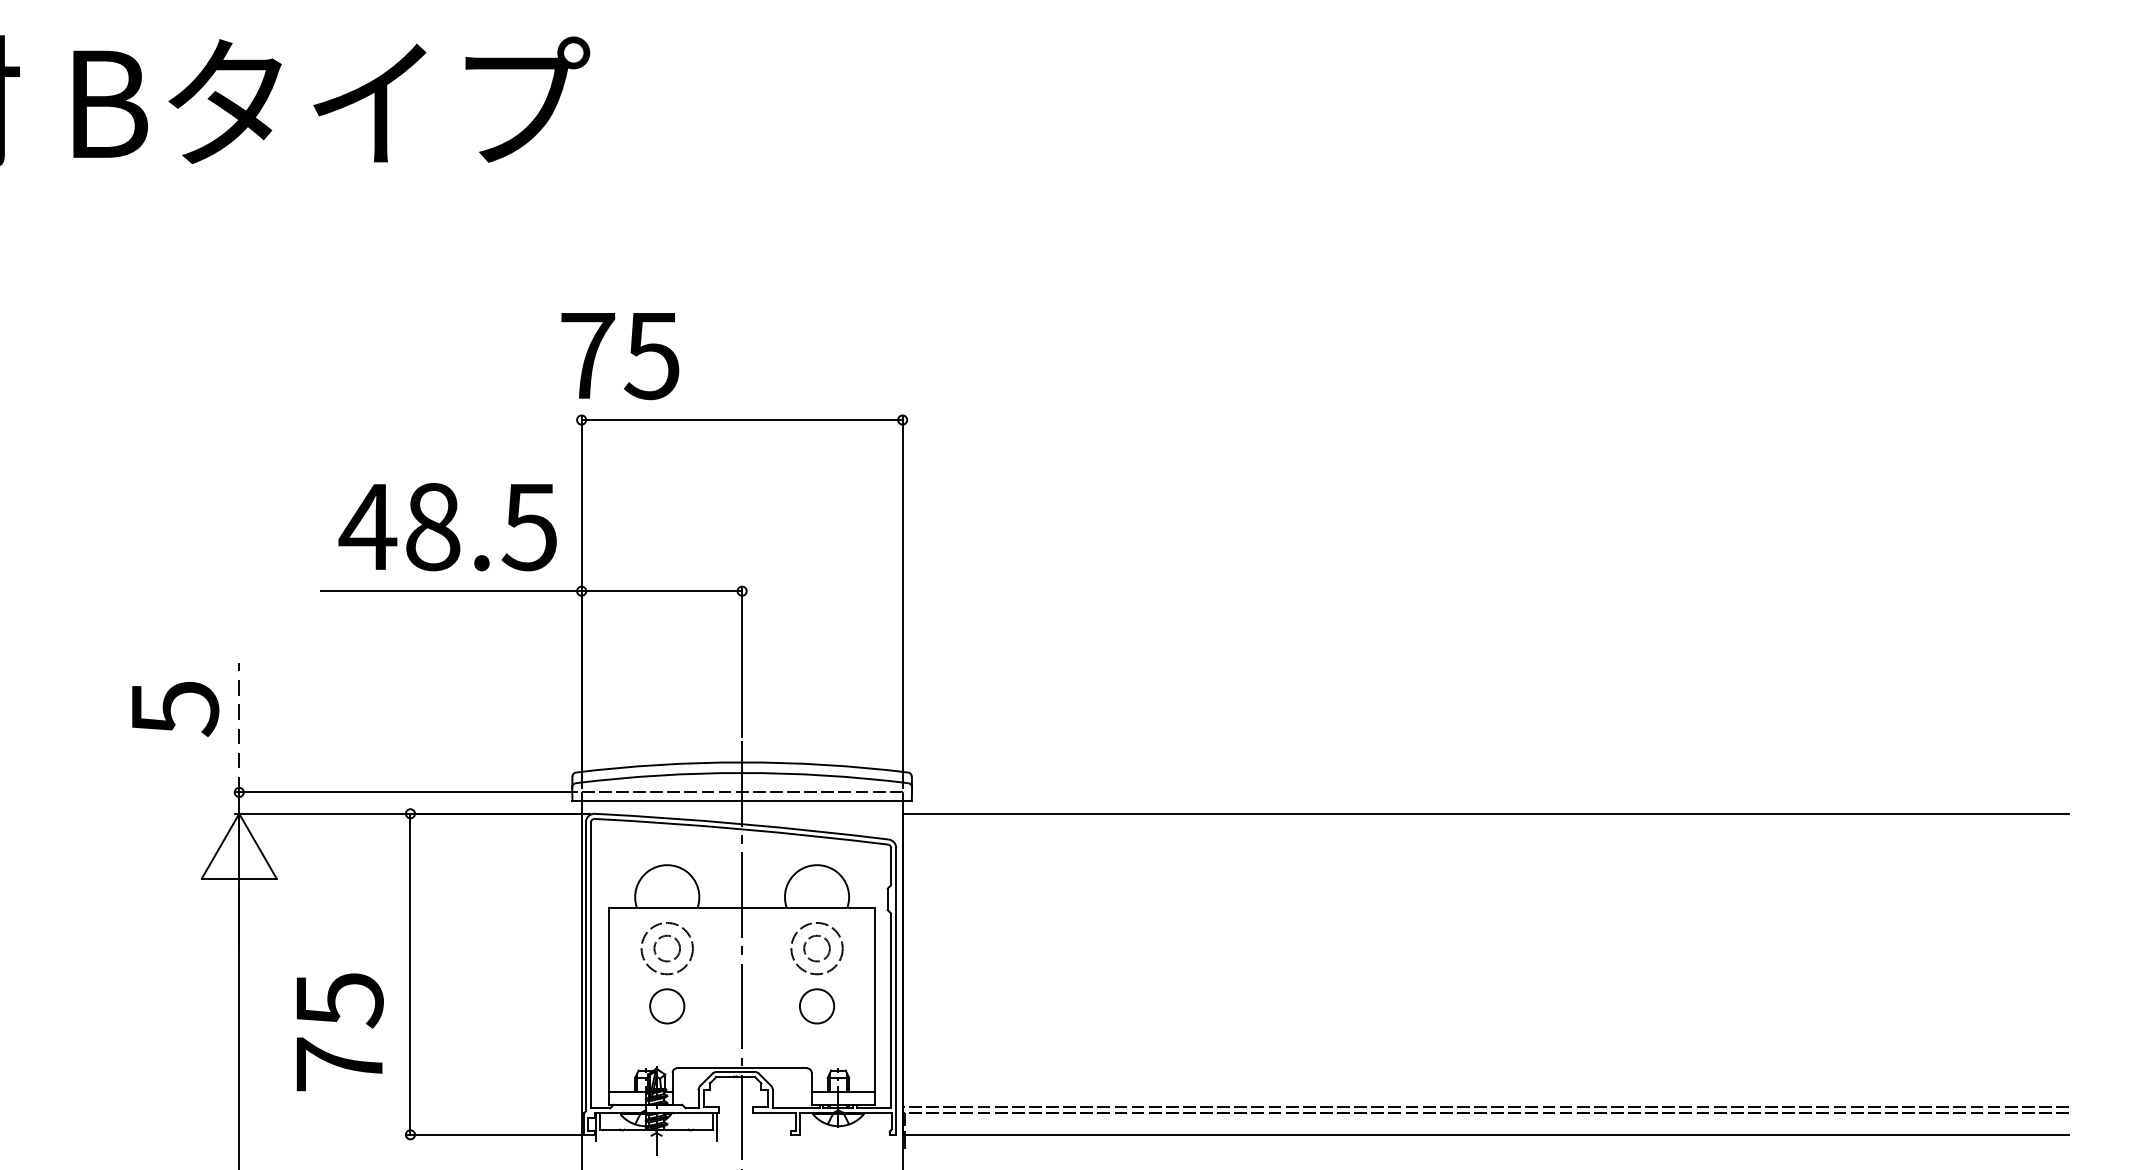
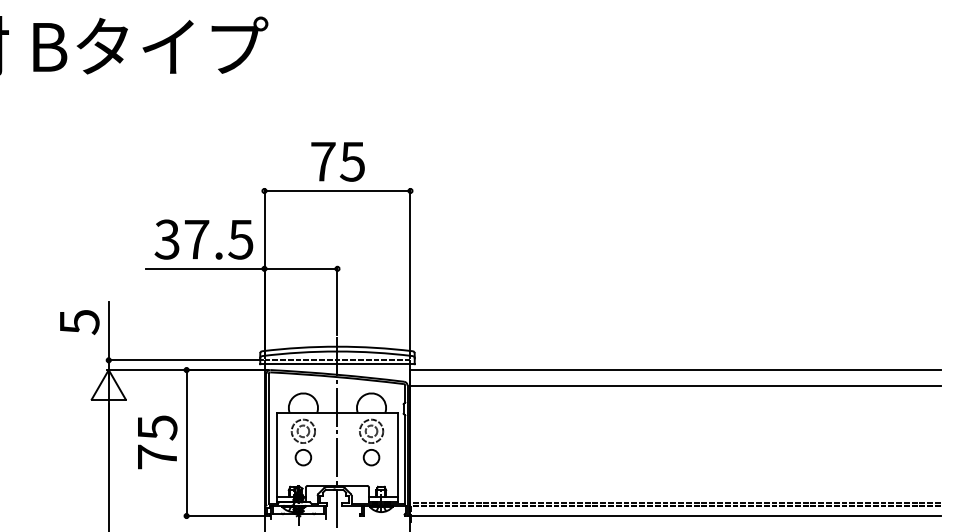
text: (619, 355) -> (337, 161), moved
text: (399, 526) -> (181, 239), 48.5 -> 37.5
line: (238, 726) -> (108, 330), dashed -> solid
line: (1485, 847) -> (675, 385), added
text: (339, 1032) -> (157, 442), moved

